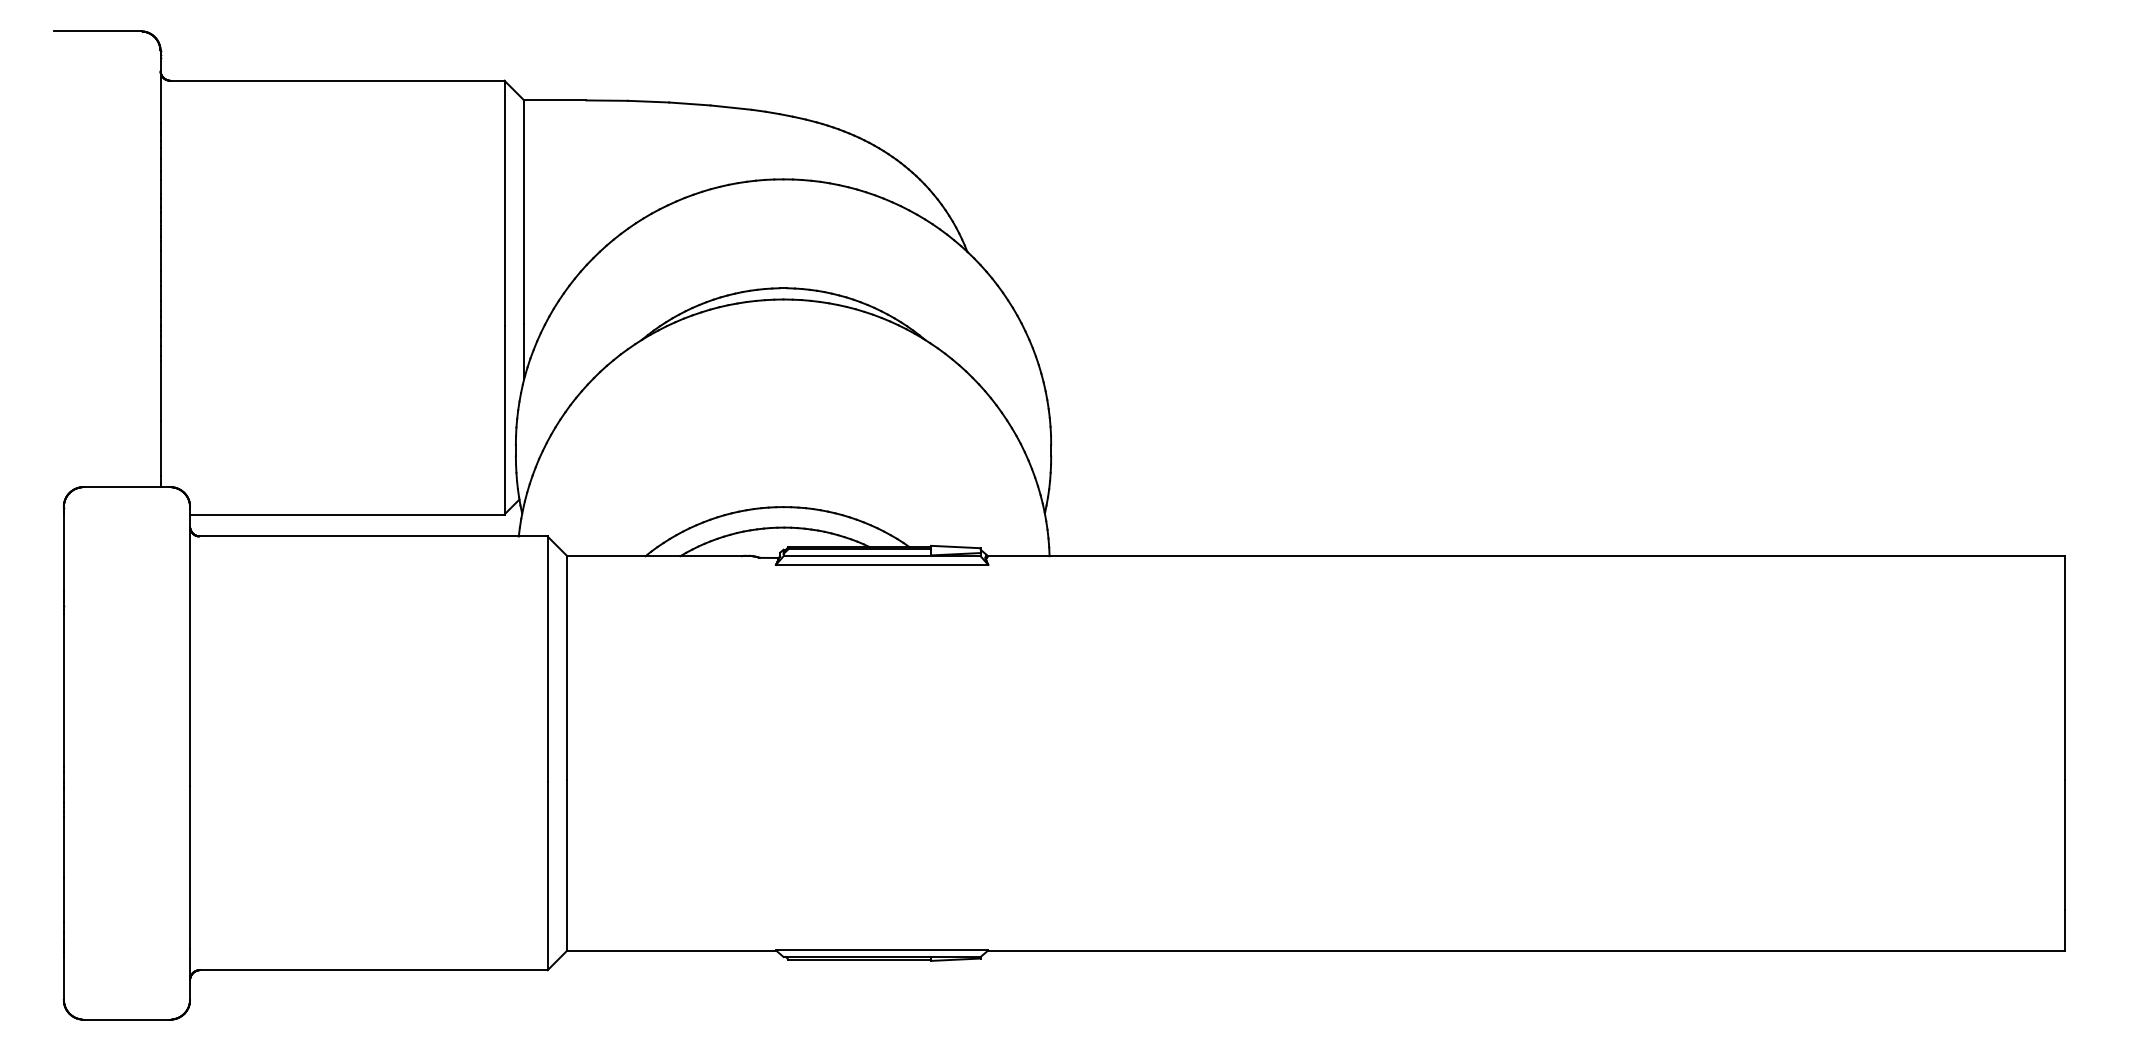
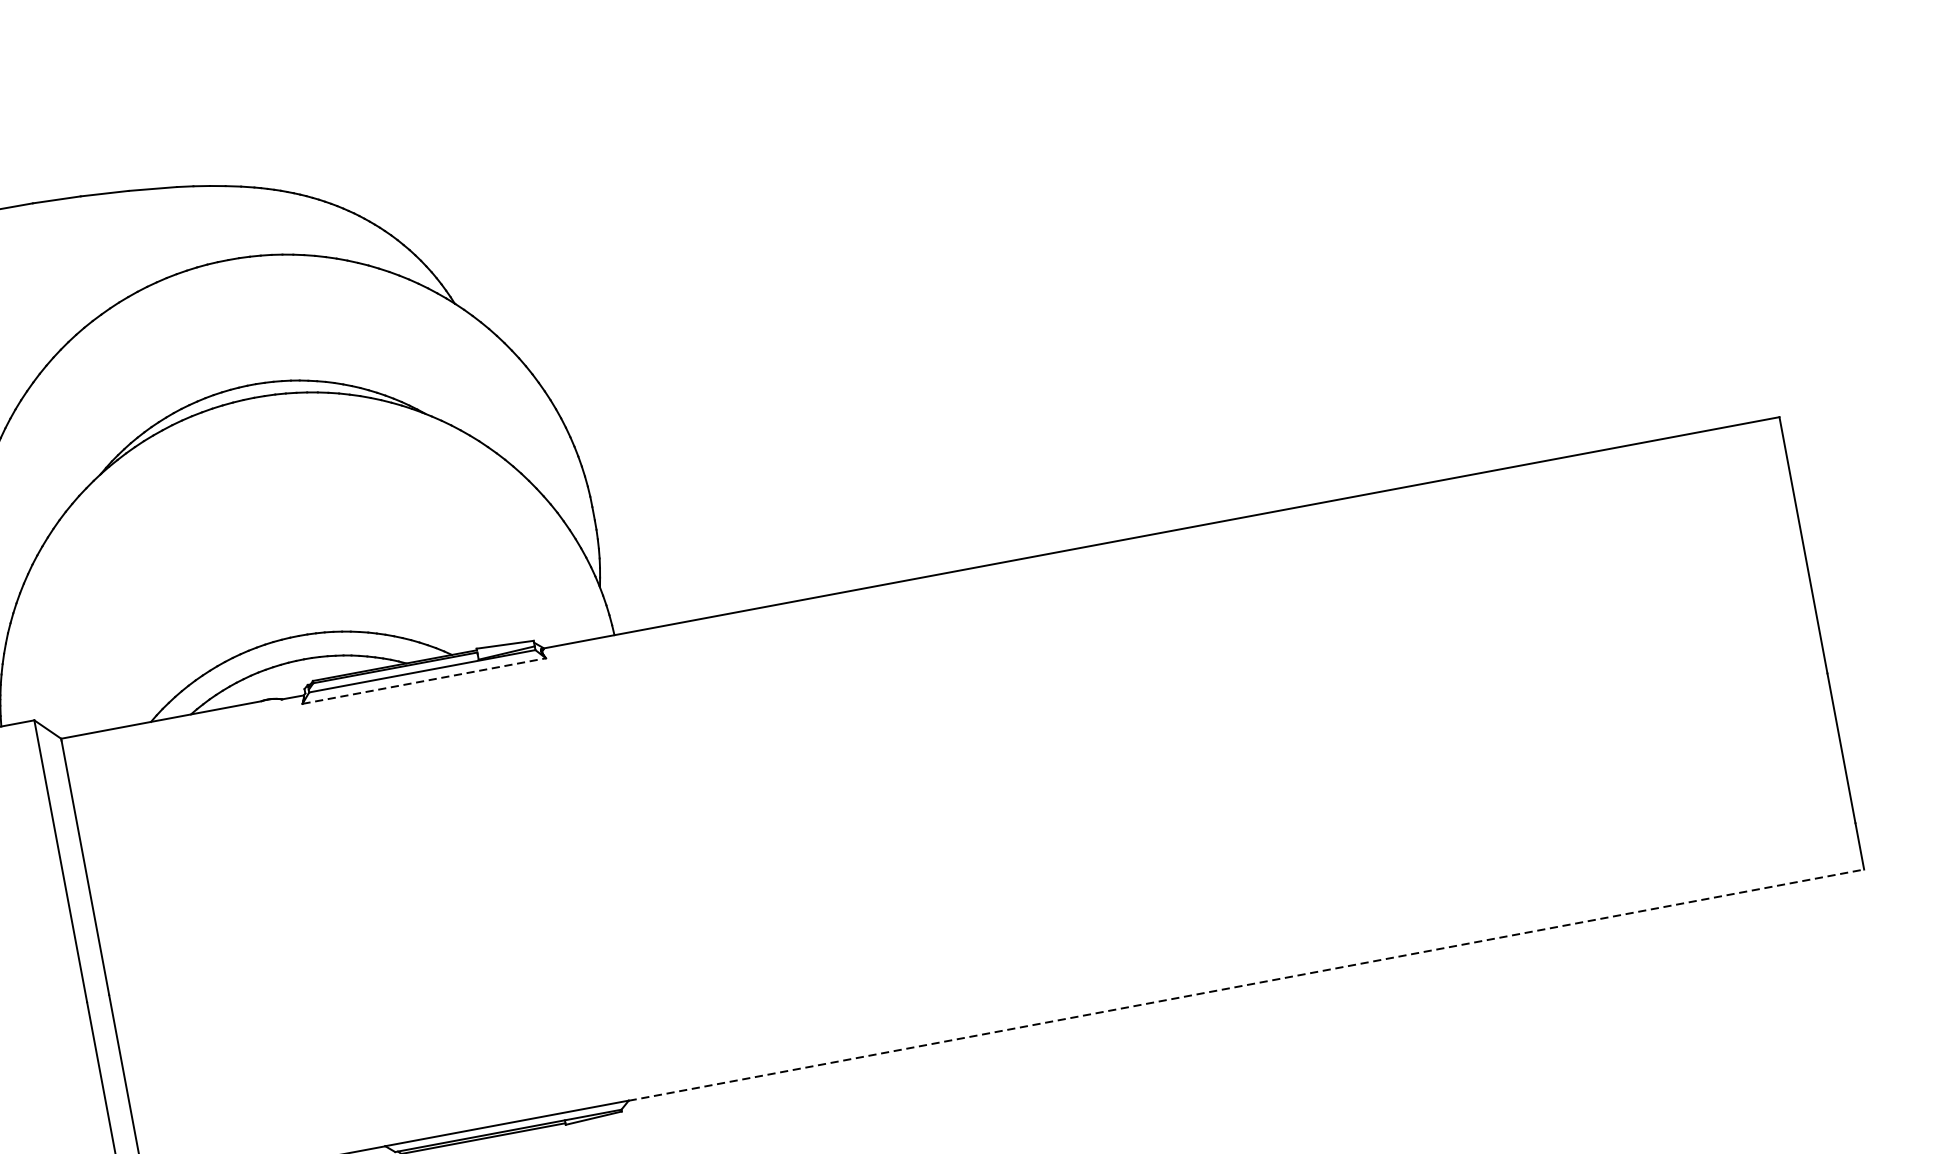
line: (882, 564) -> (424, 680), solid -> dashed
line: (1527, 950) -> (1247, 984), solid -> dashed

